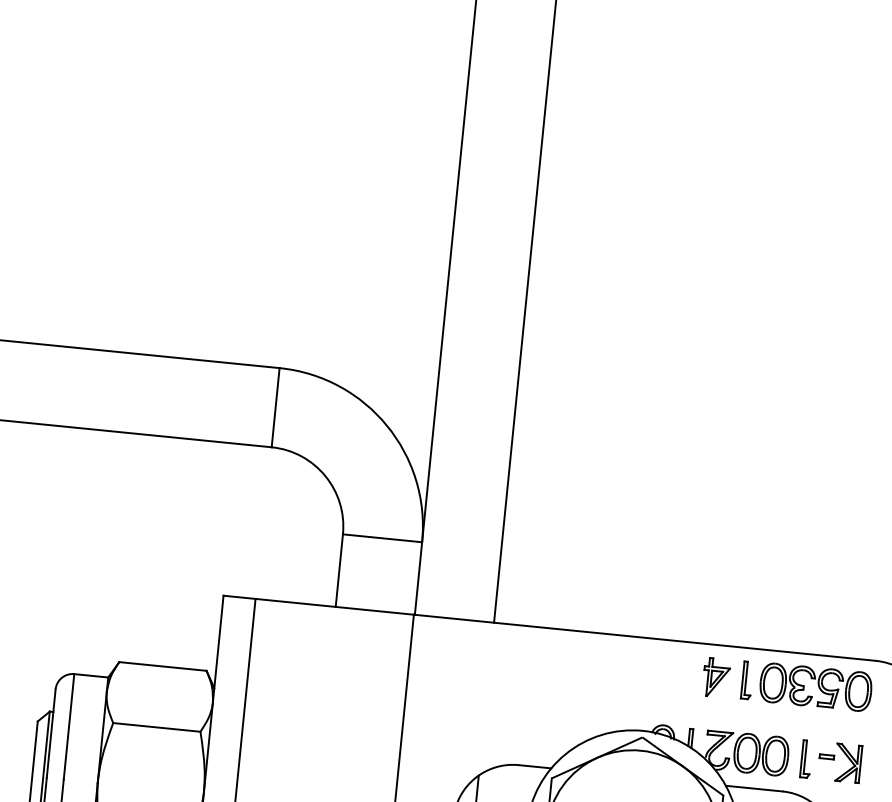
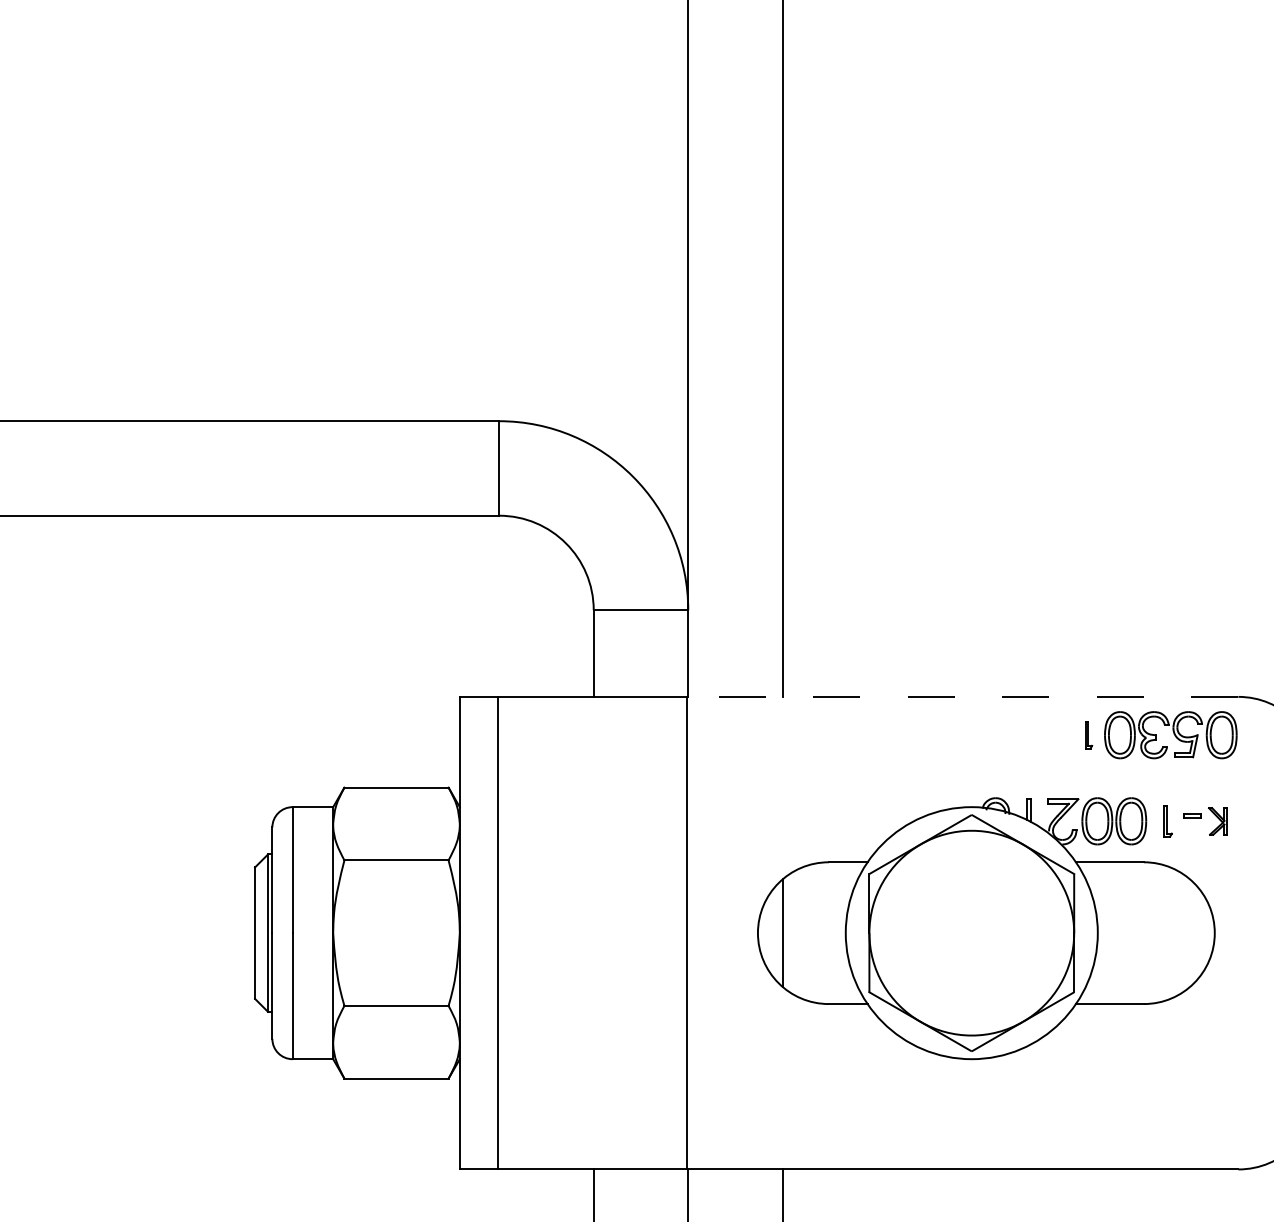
line: (644, 637) -> (962, 696), solid -> dashed
part: (716, 677) -> (1052, 735), removed
part: (746, 680) -> (1088, 735), size x0.6
part: (806, 759) -> (1168, 821), size x0.7
part: (847, 763) -> (1217, 821), size x0.6

